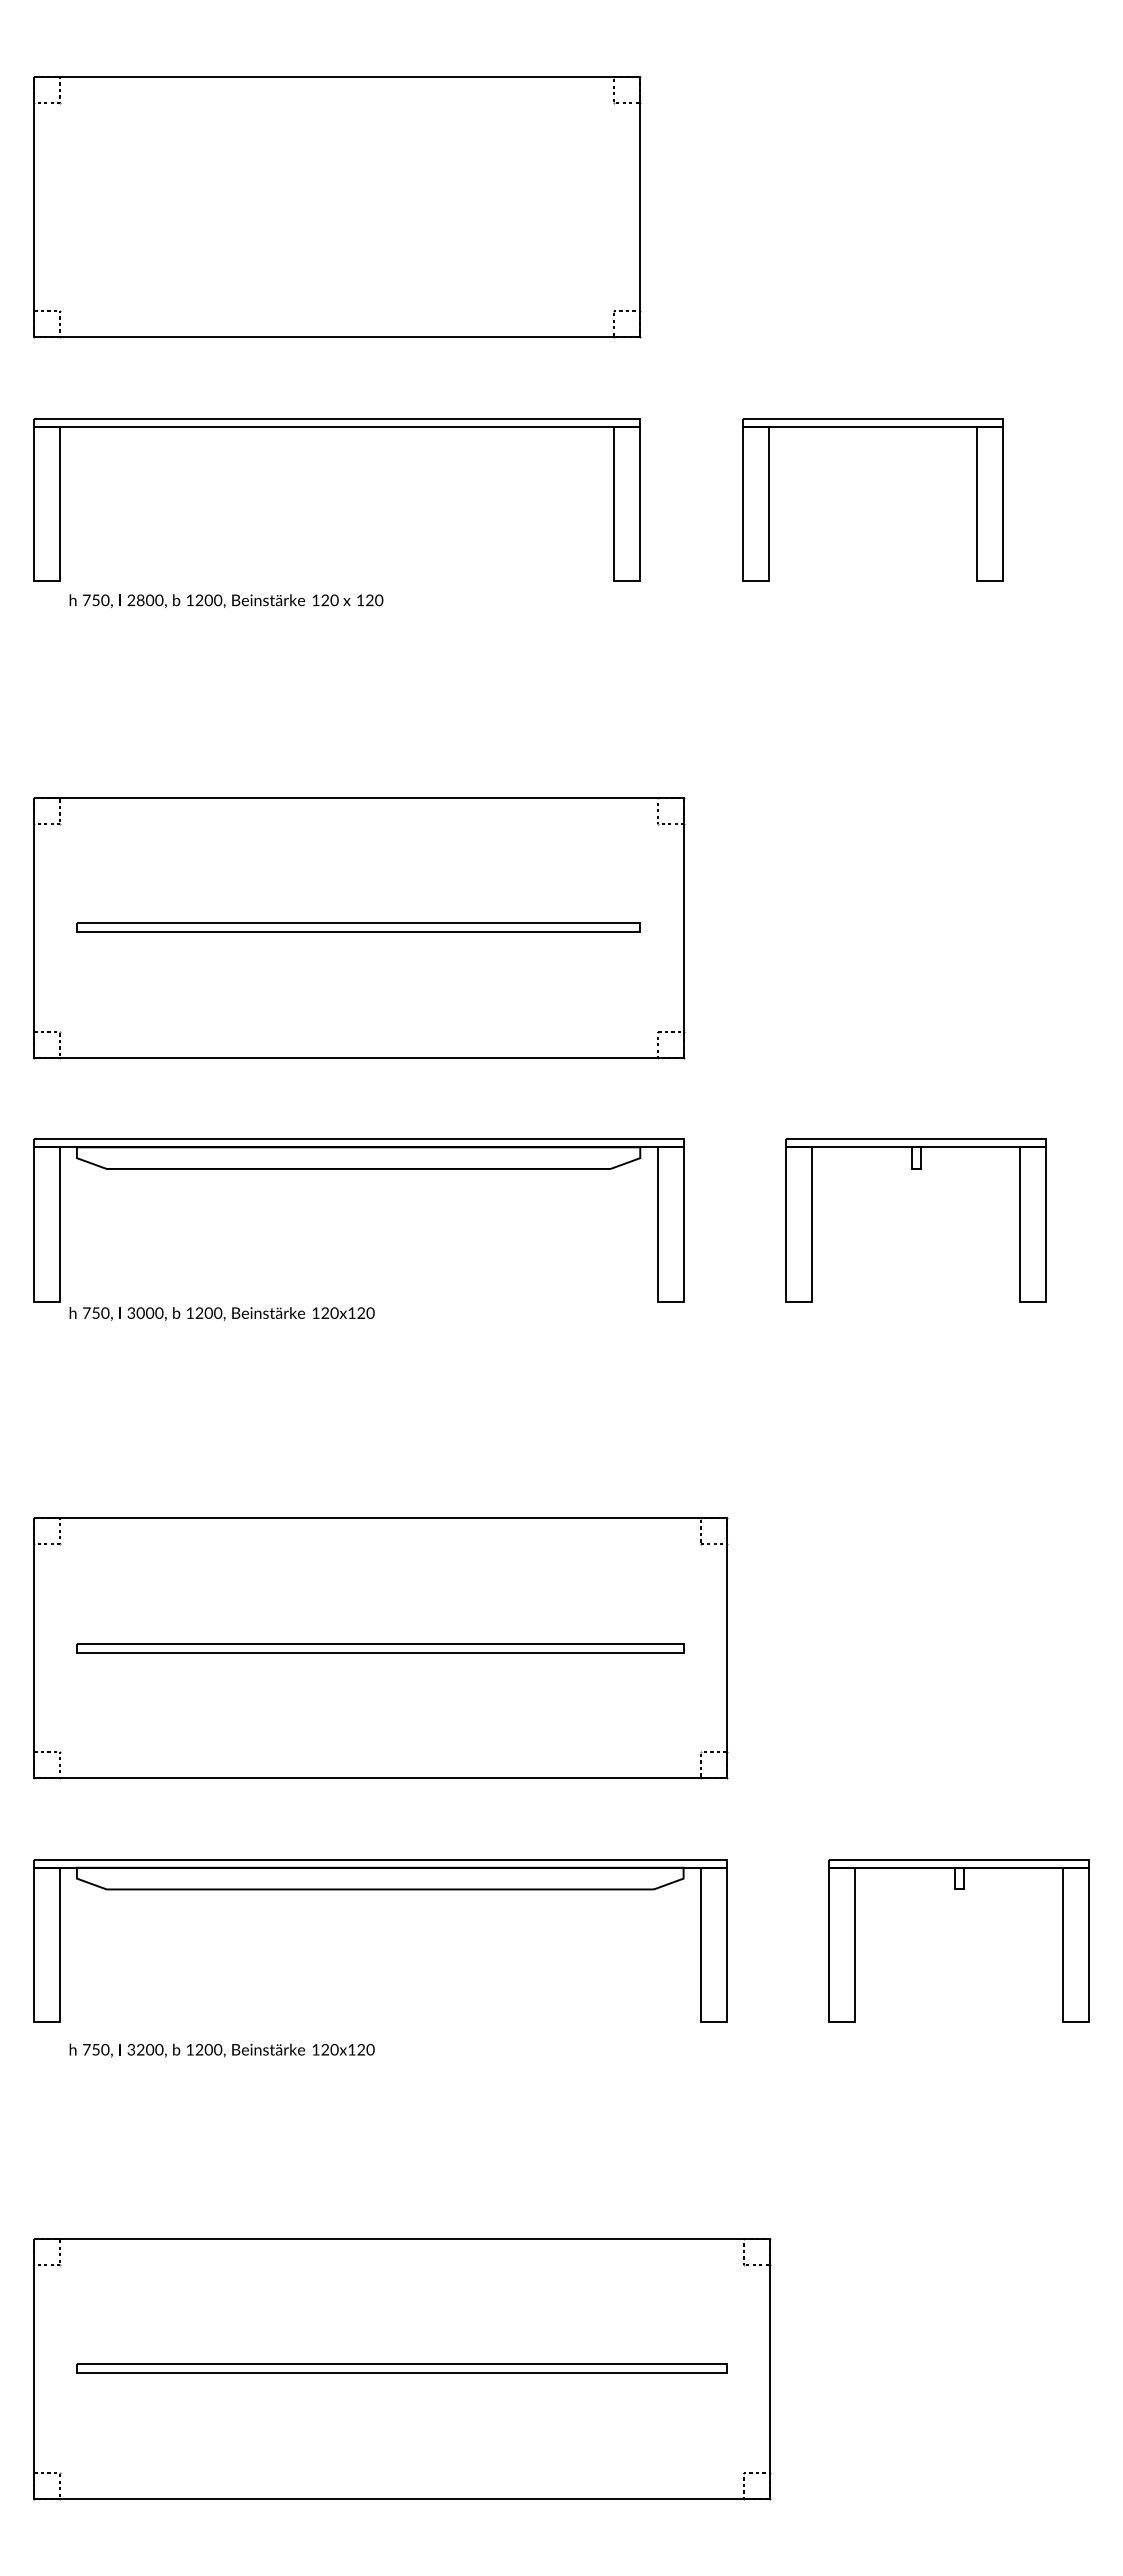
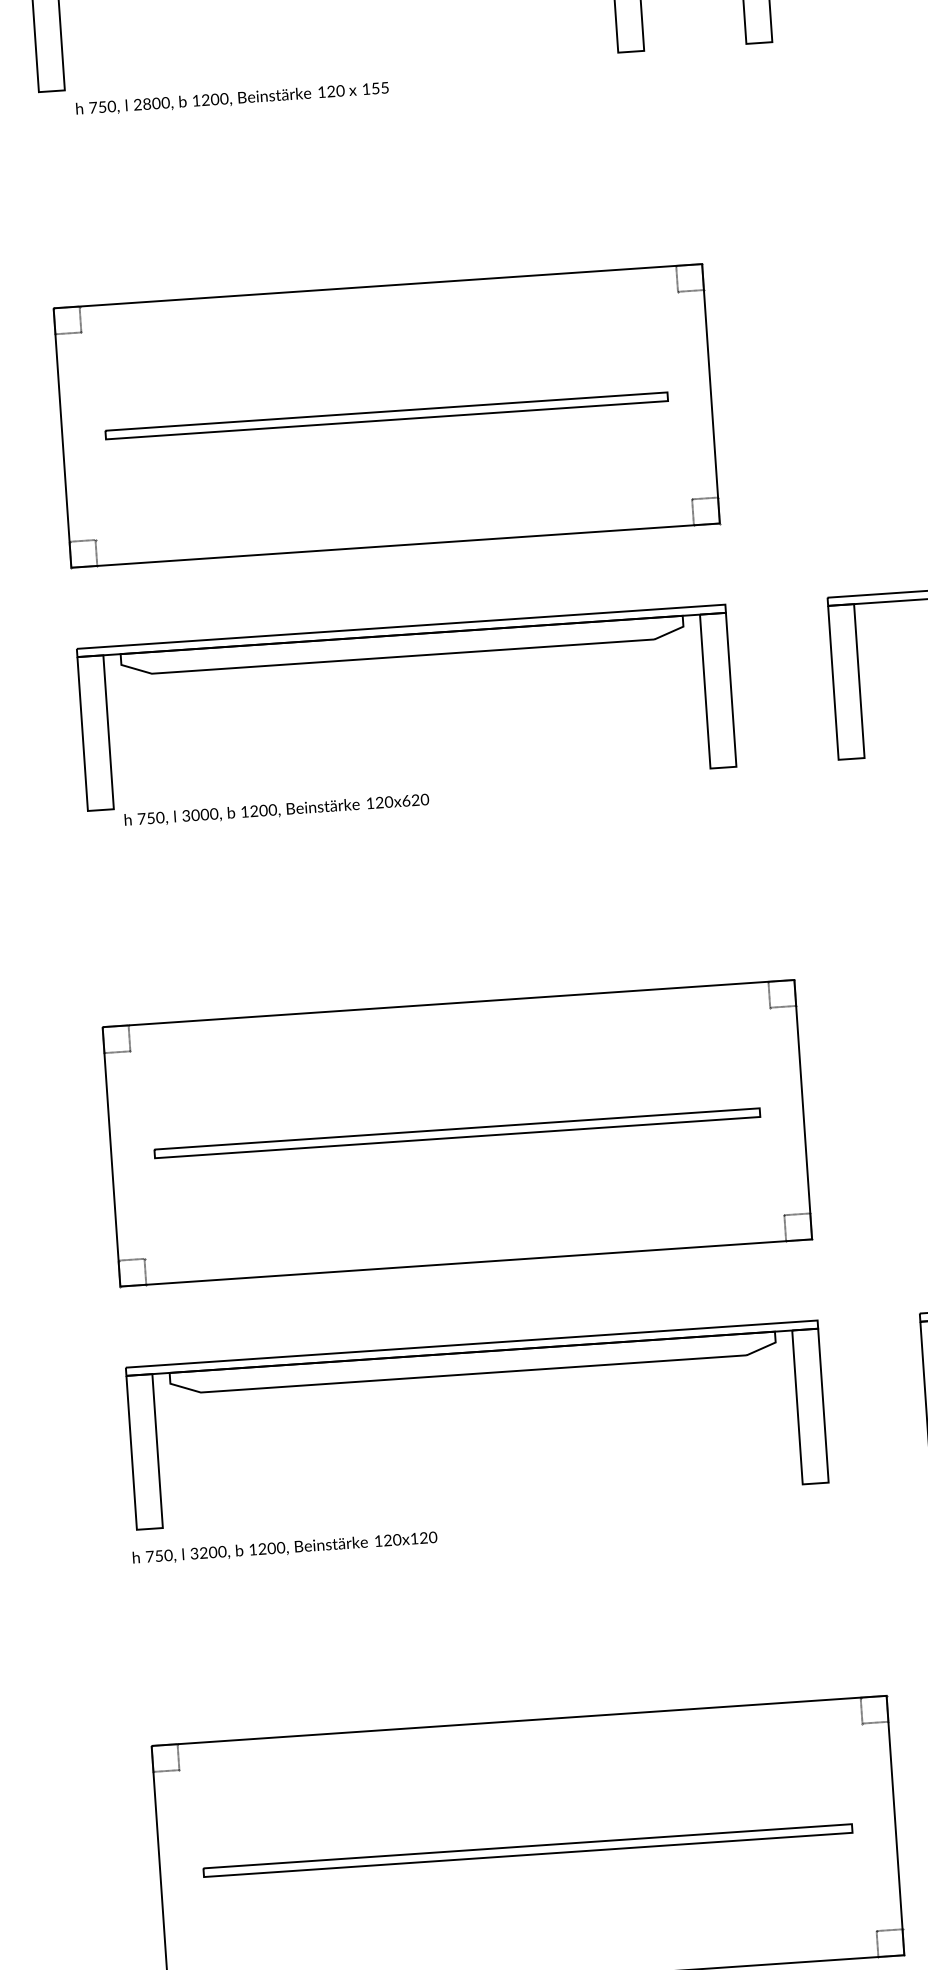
text: (374, 600) -> (380, 88), 120 -> 155
text: (351, 1312) -> (405, 800), 120x120 -> 120x620
text: (221, 2050) -> (284, 1548), moved

